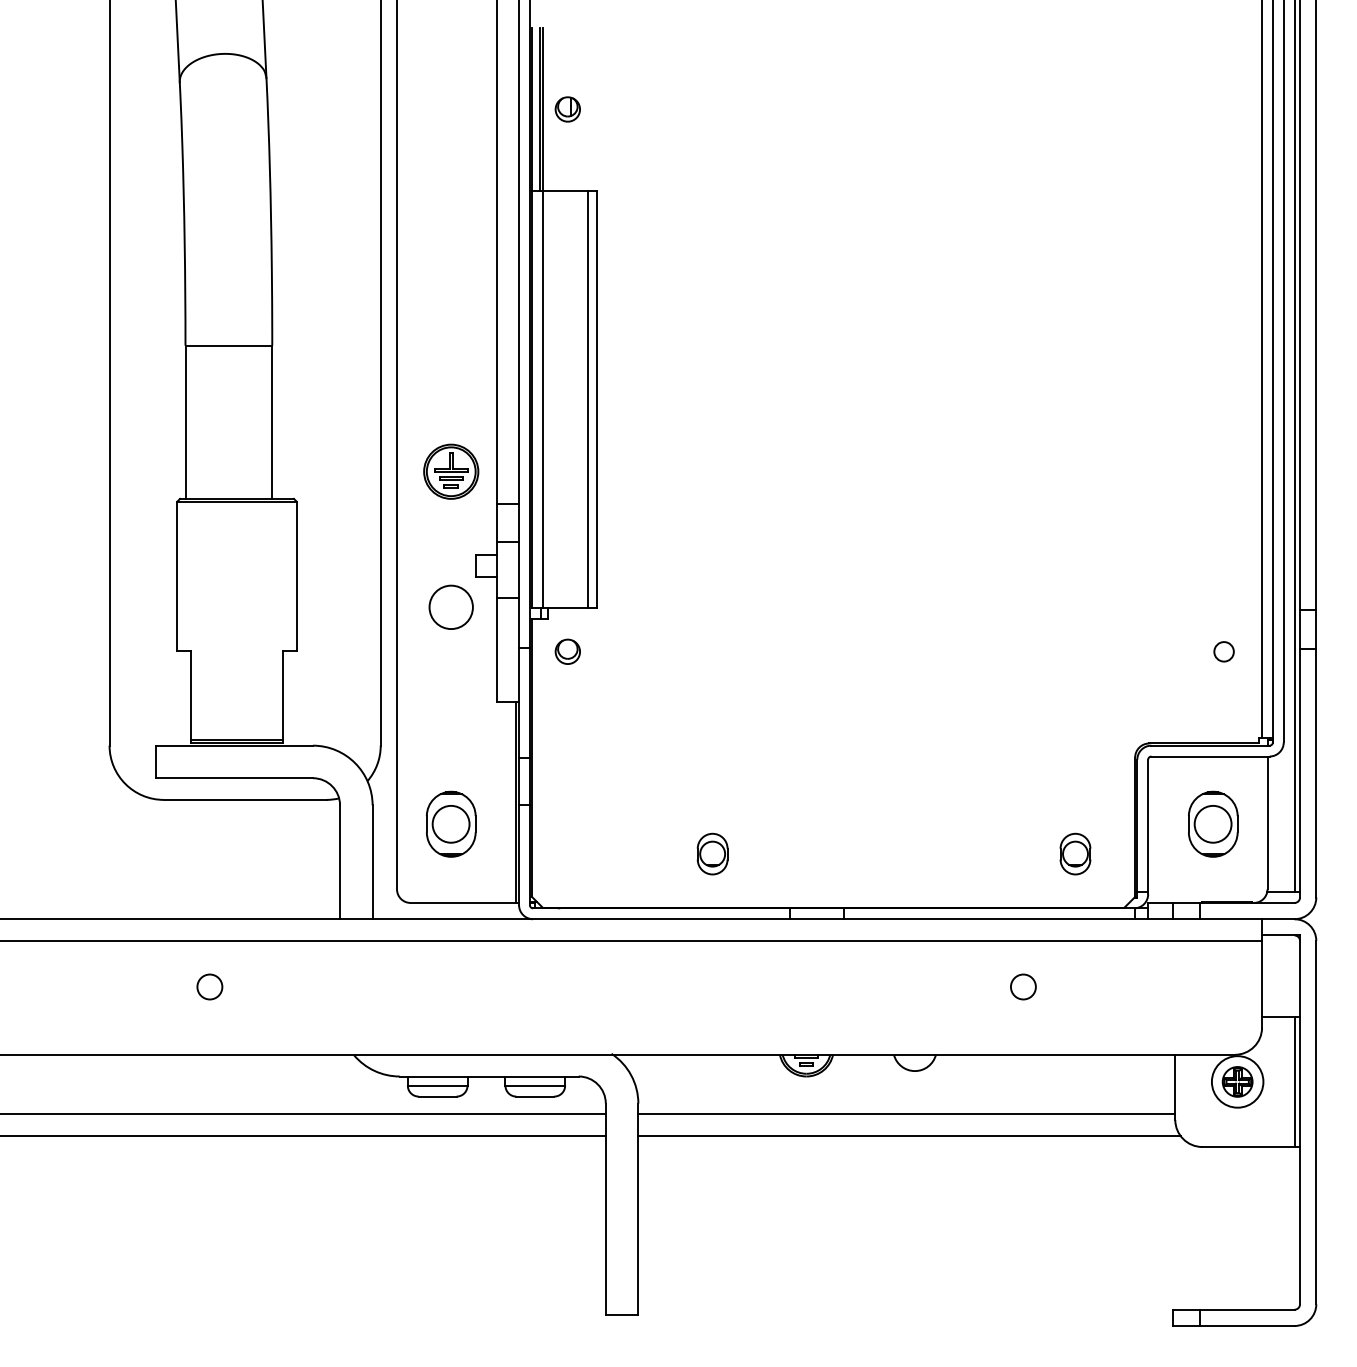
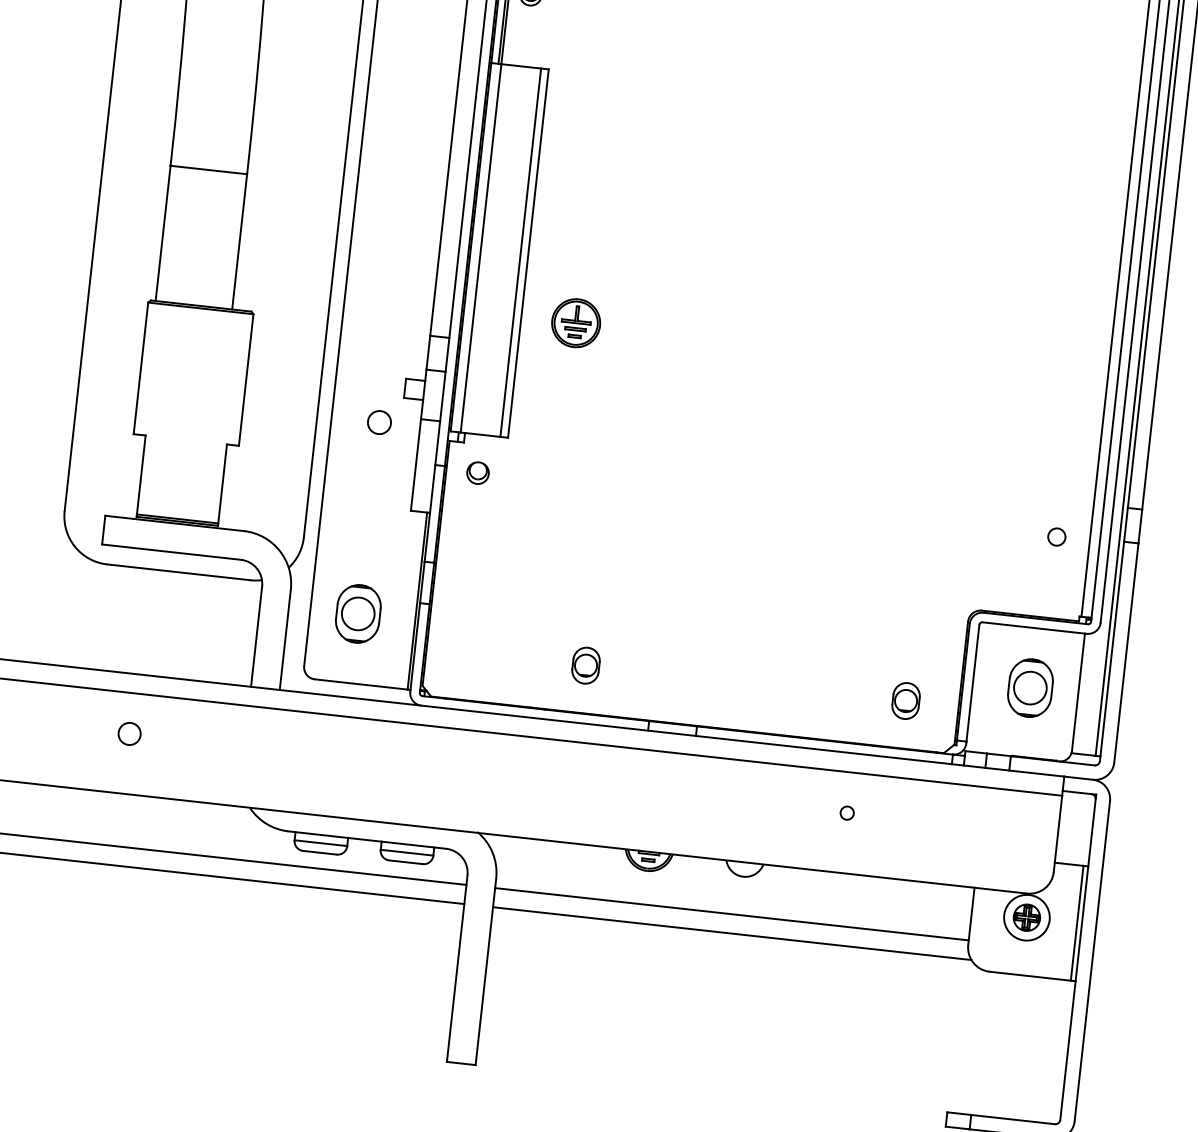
part: (451, 471) -> (576, 323), moved
circle: (450, 607) -> (378, 422), size x0.6
circle: (1023, 986) -> (847, 812), size x0.6

